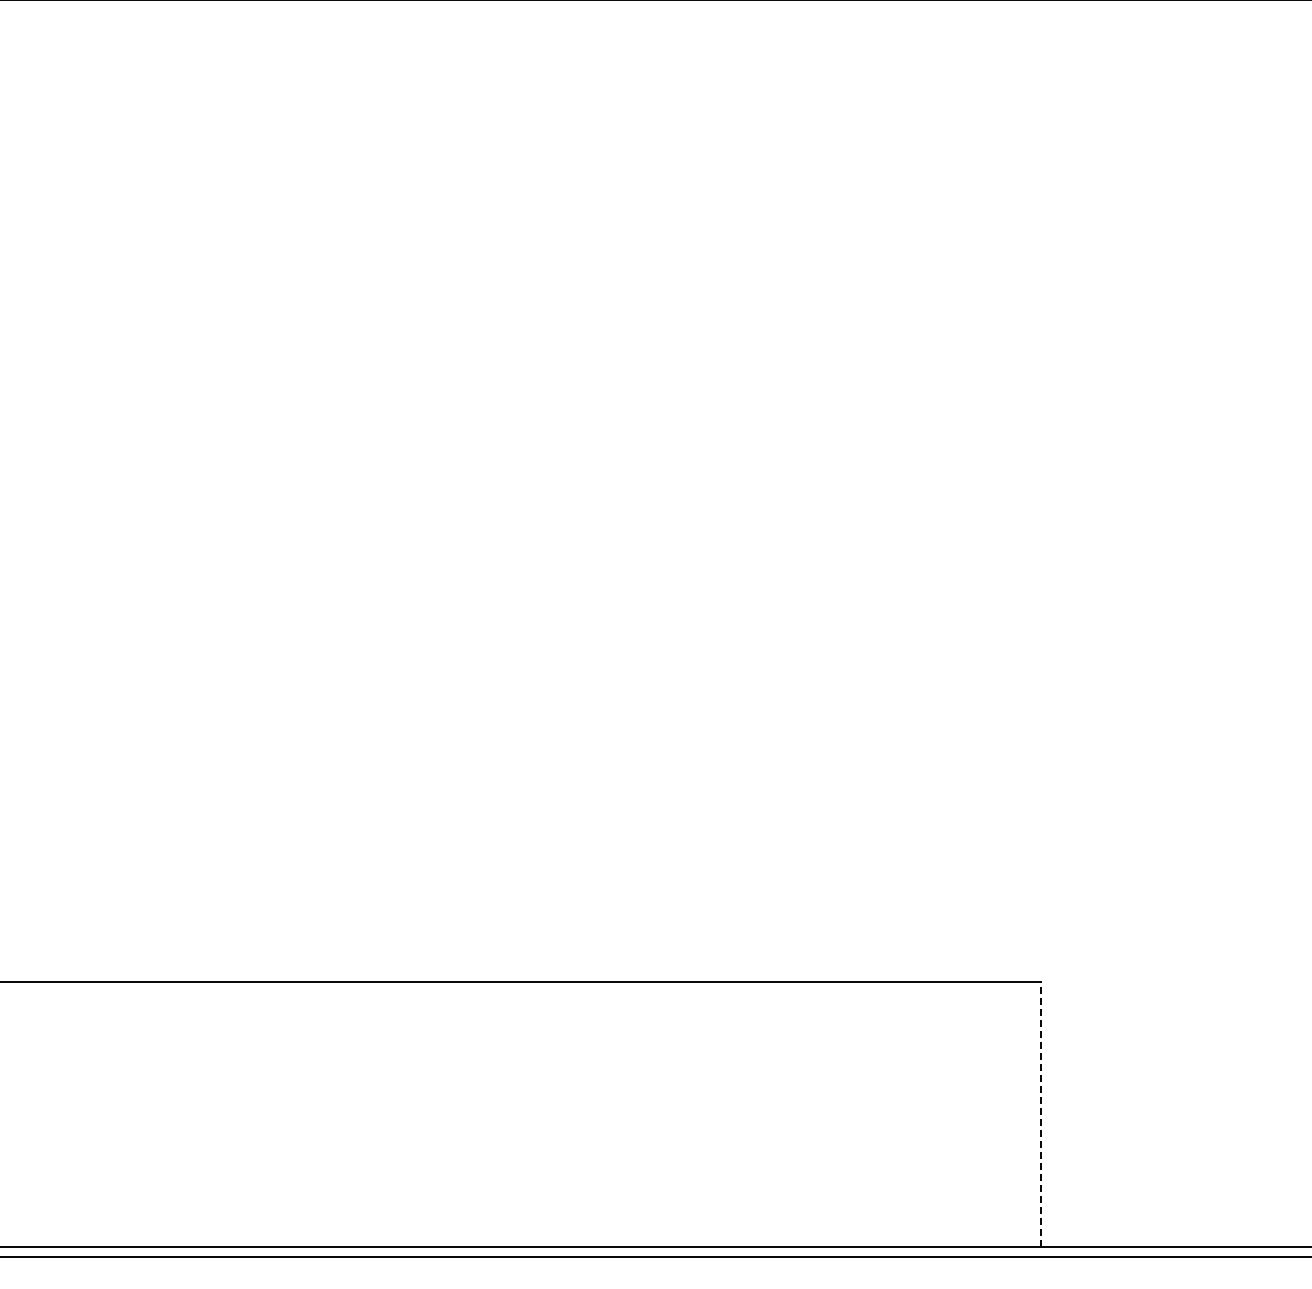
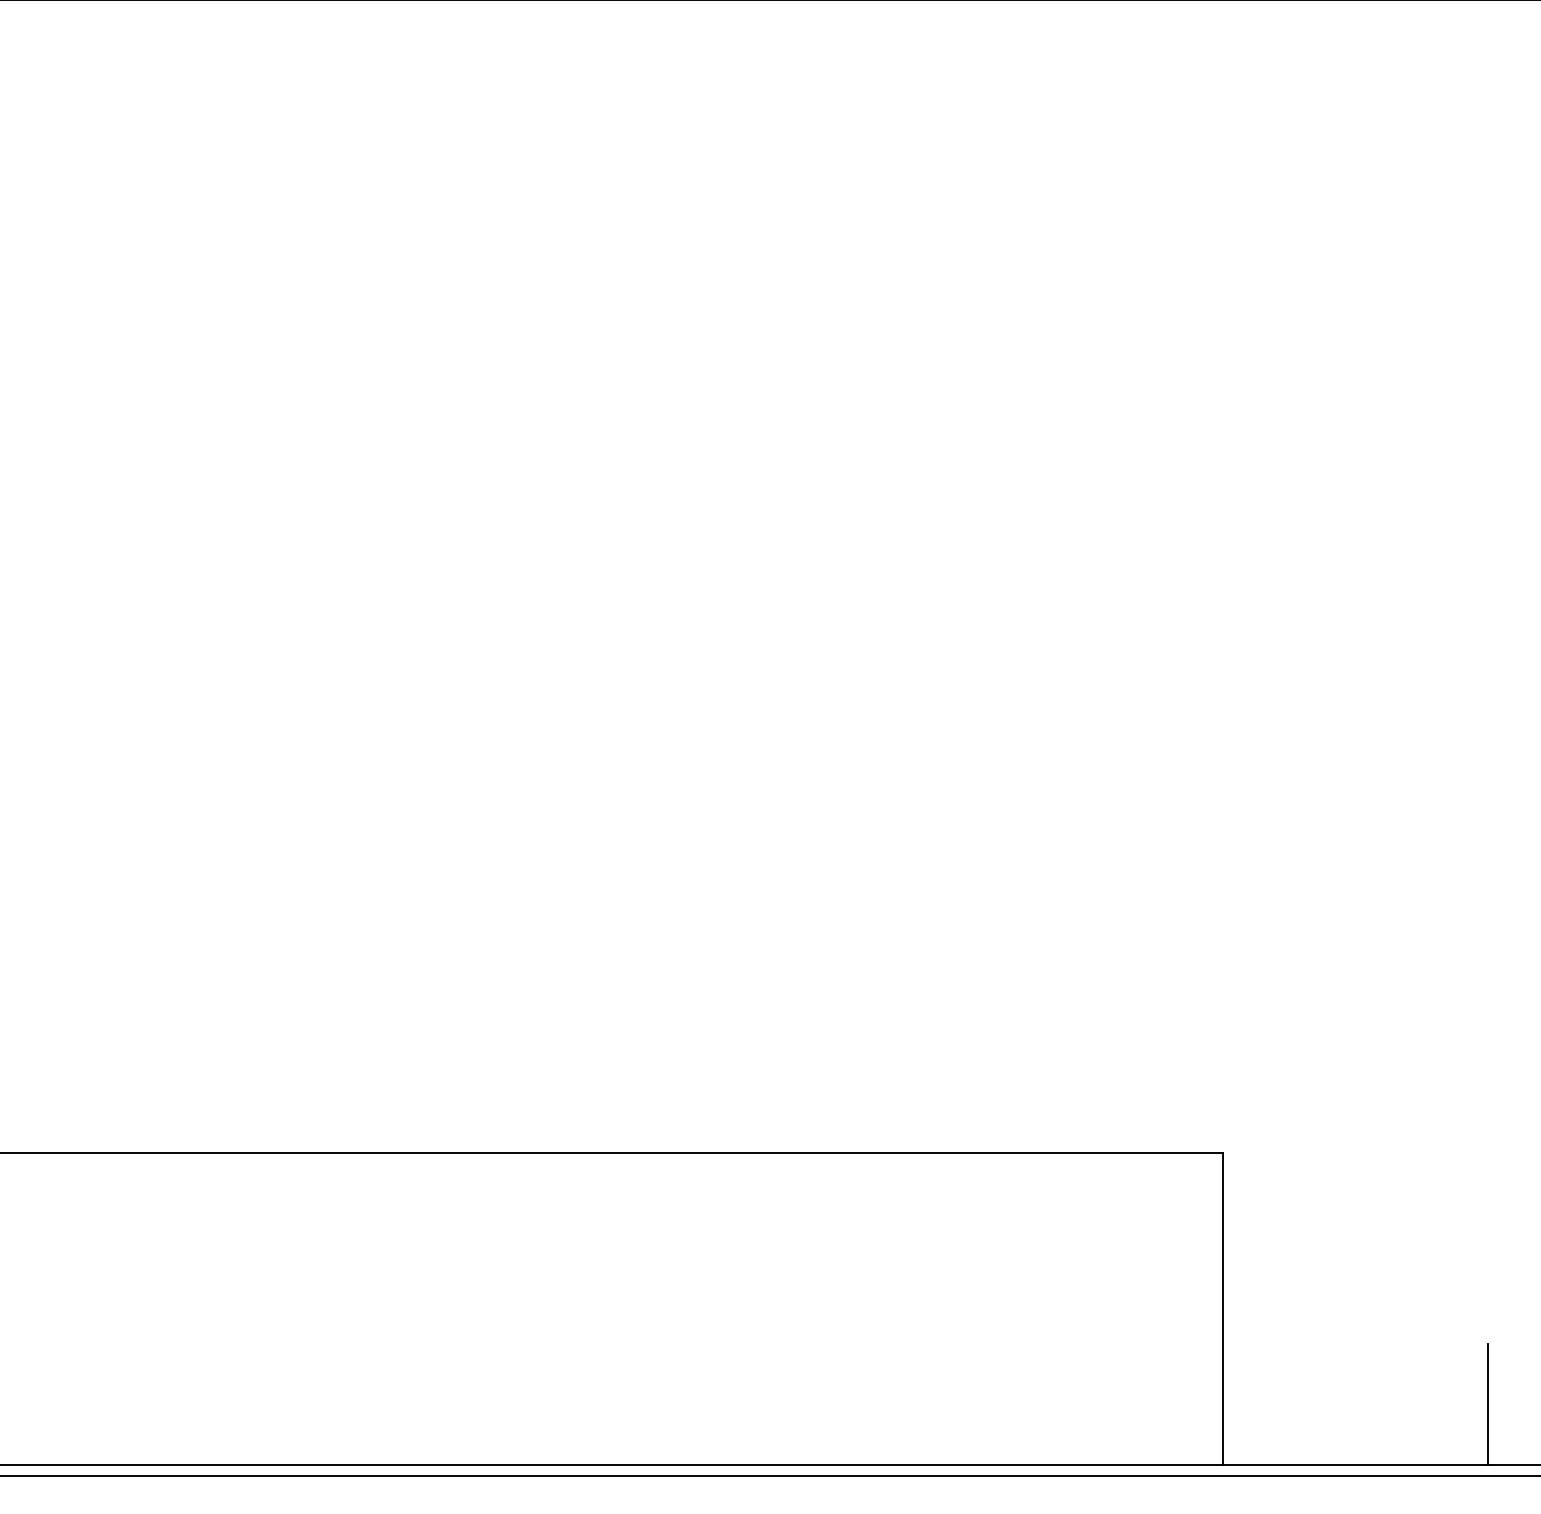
line: (1040, 1114) -> (1222, 1309), dashed -> solid
line: (1266, 1195) -> (1487, 1404), added

